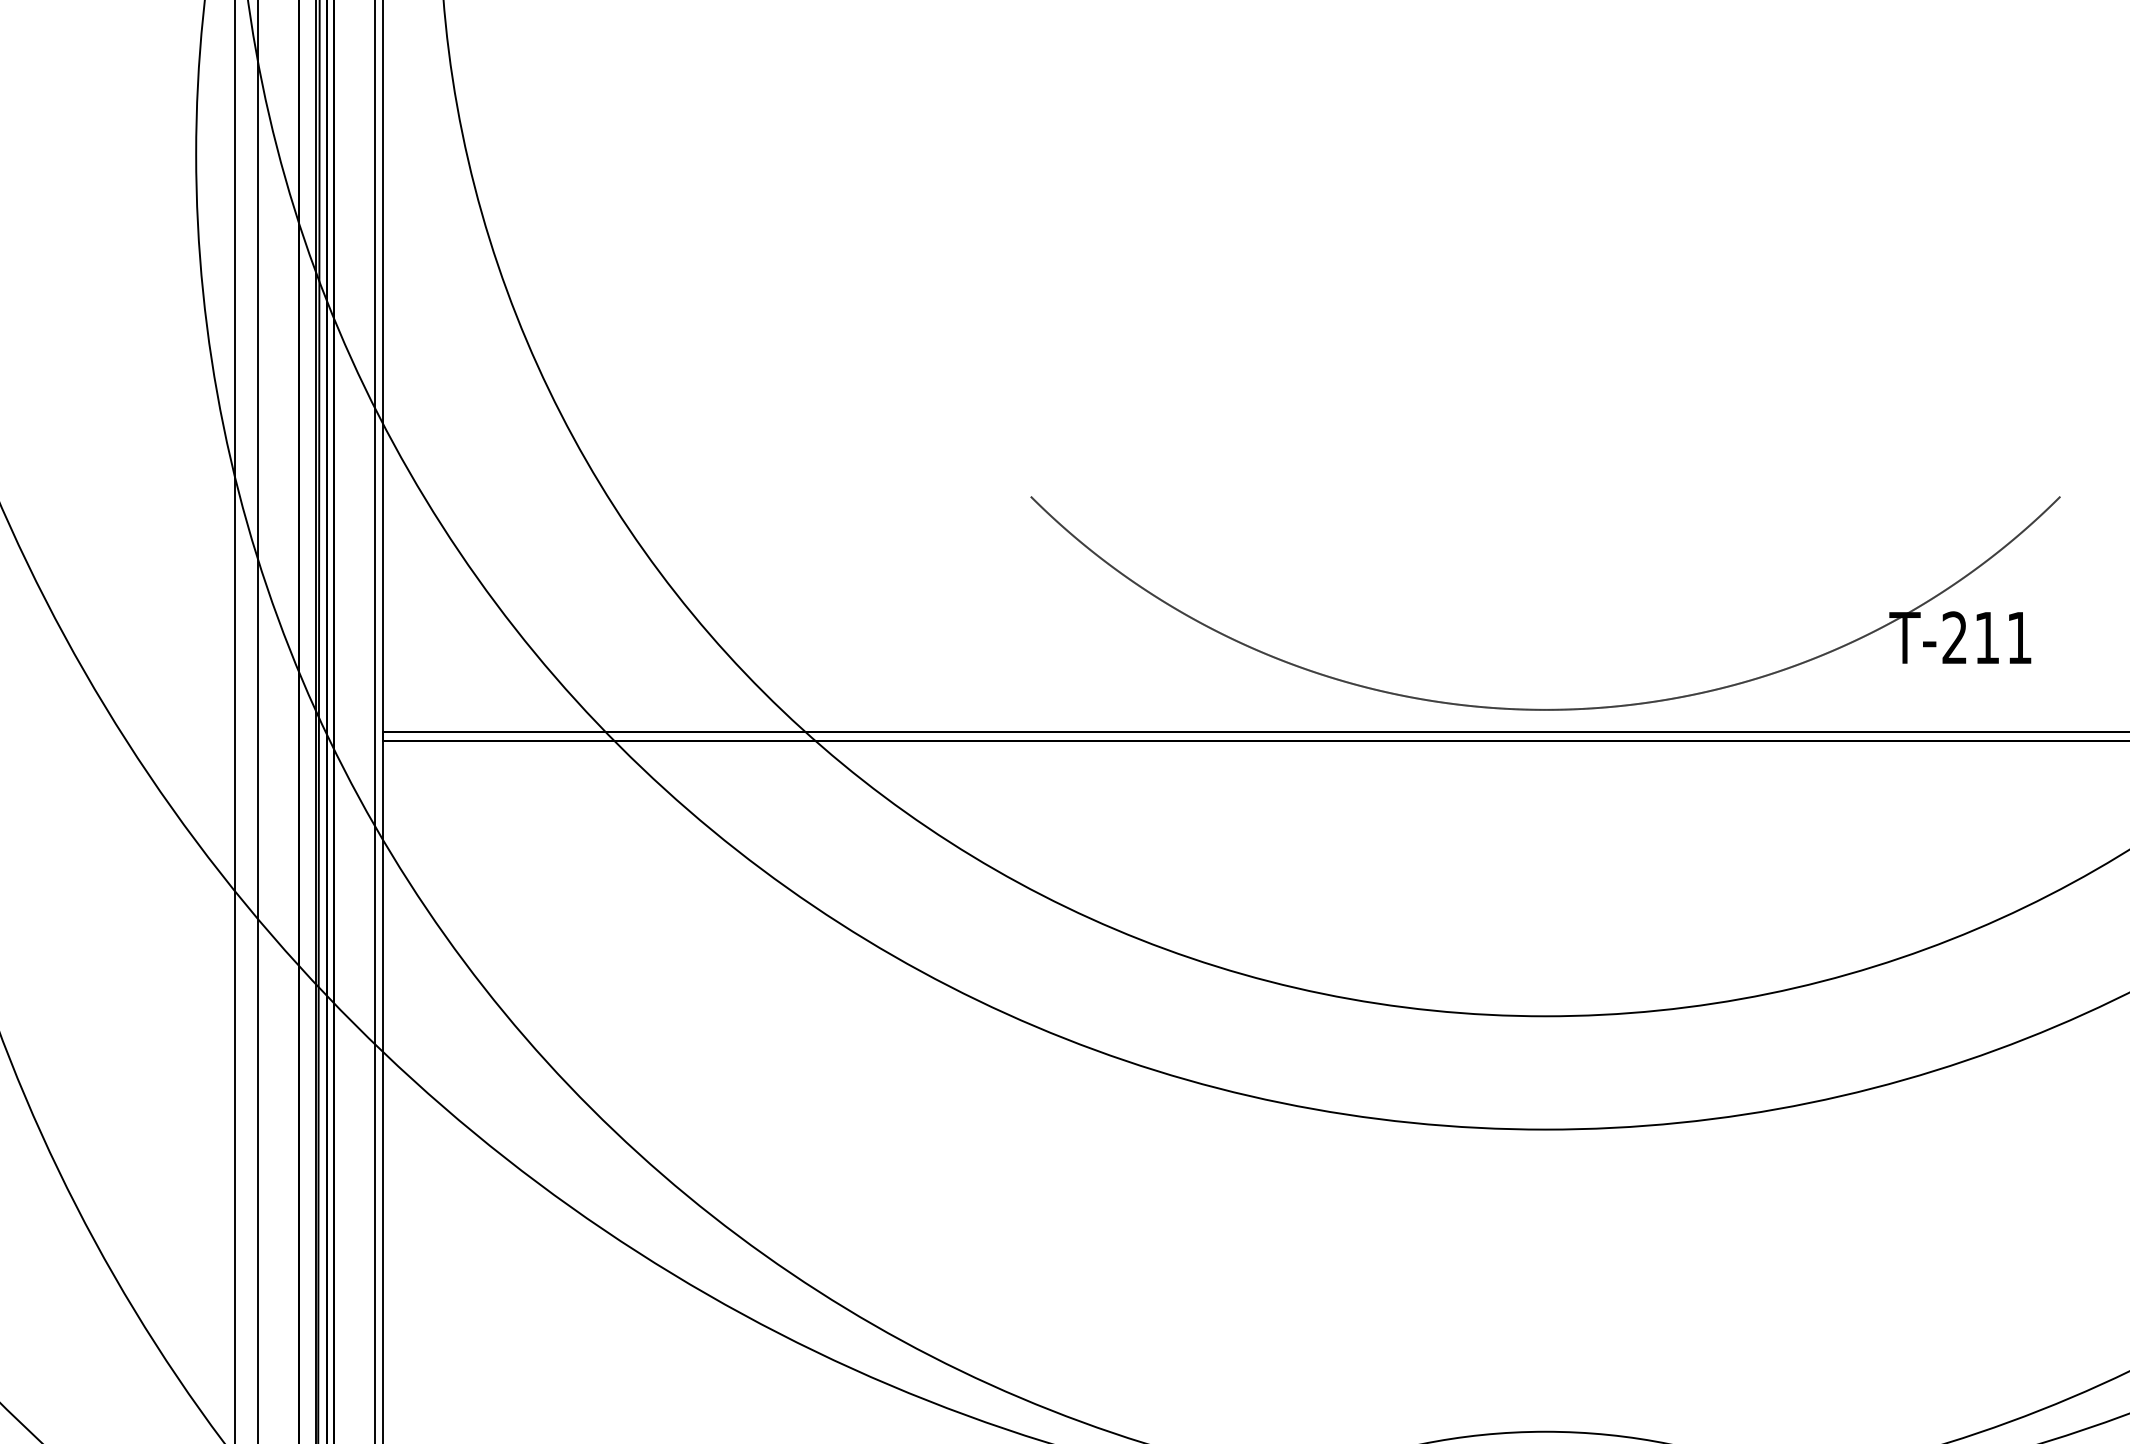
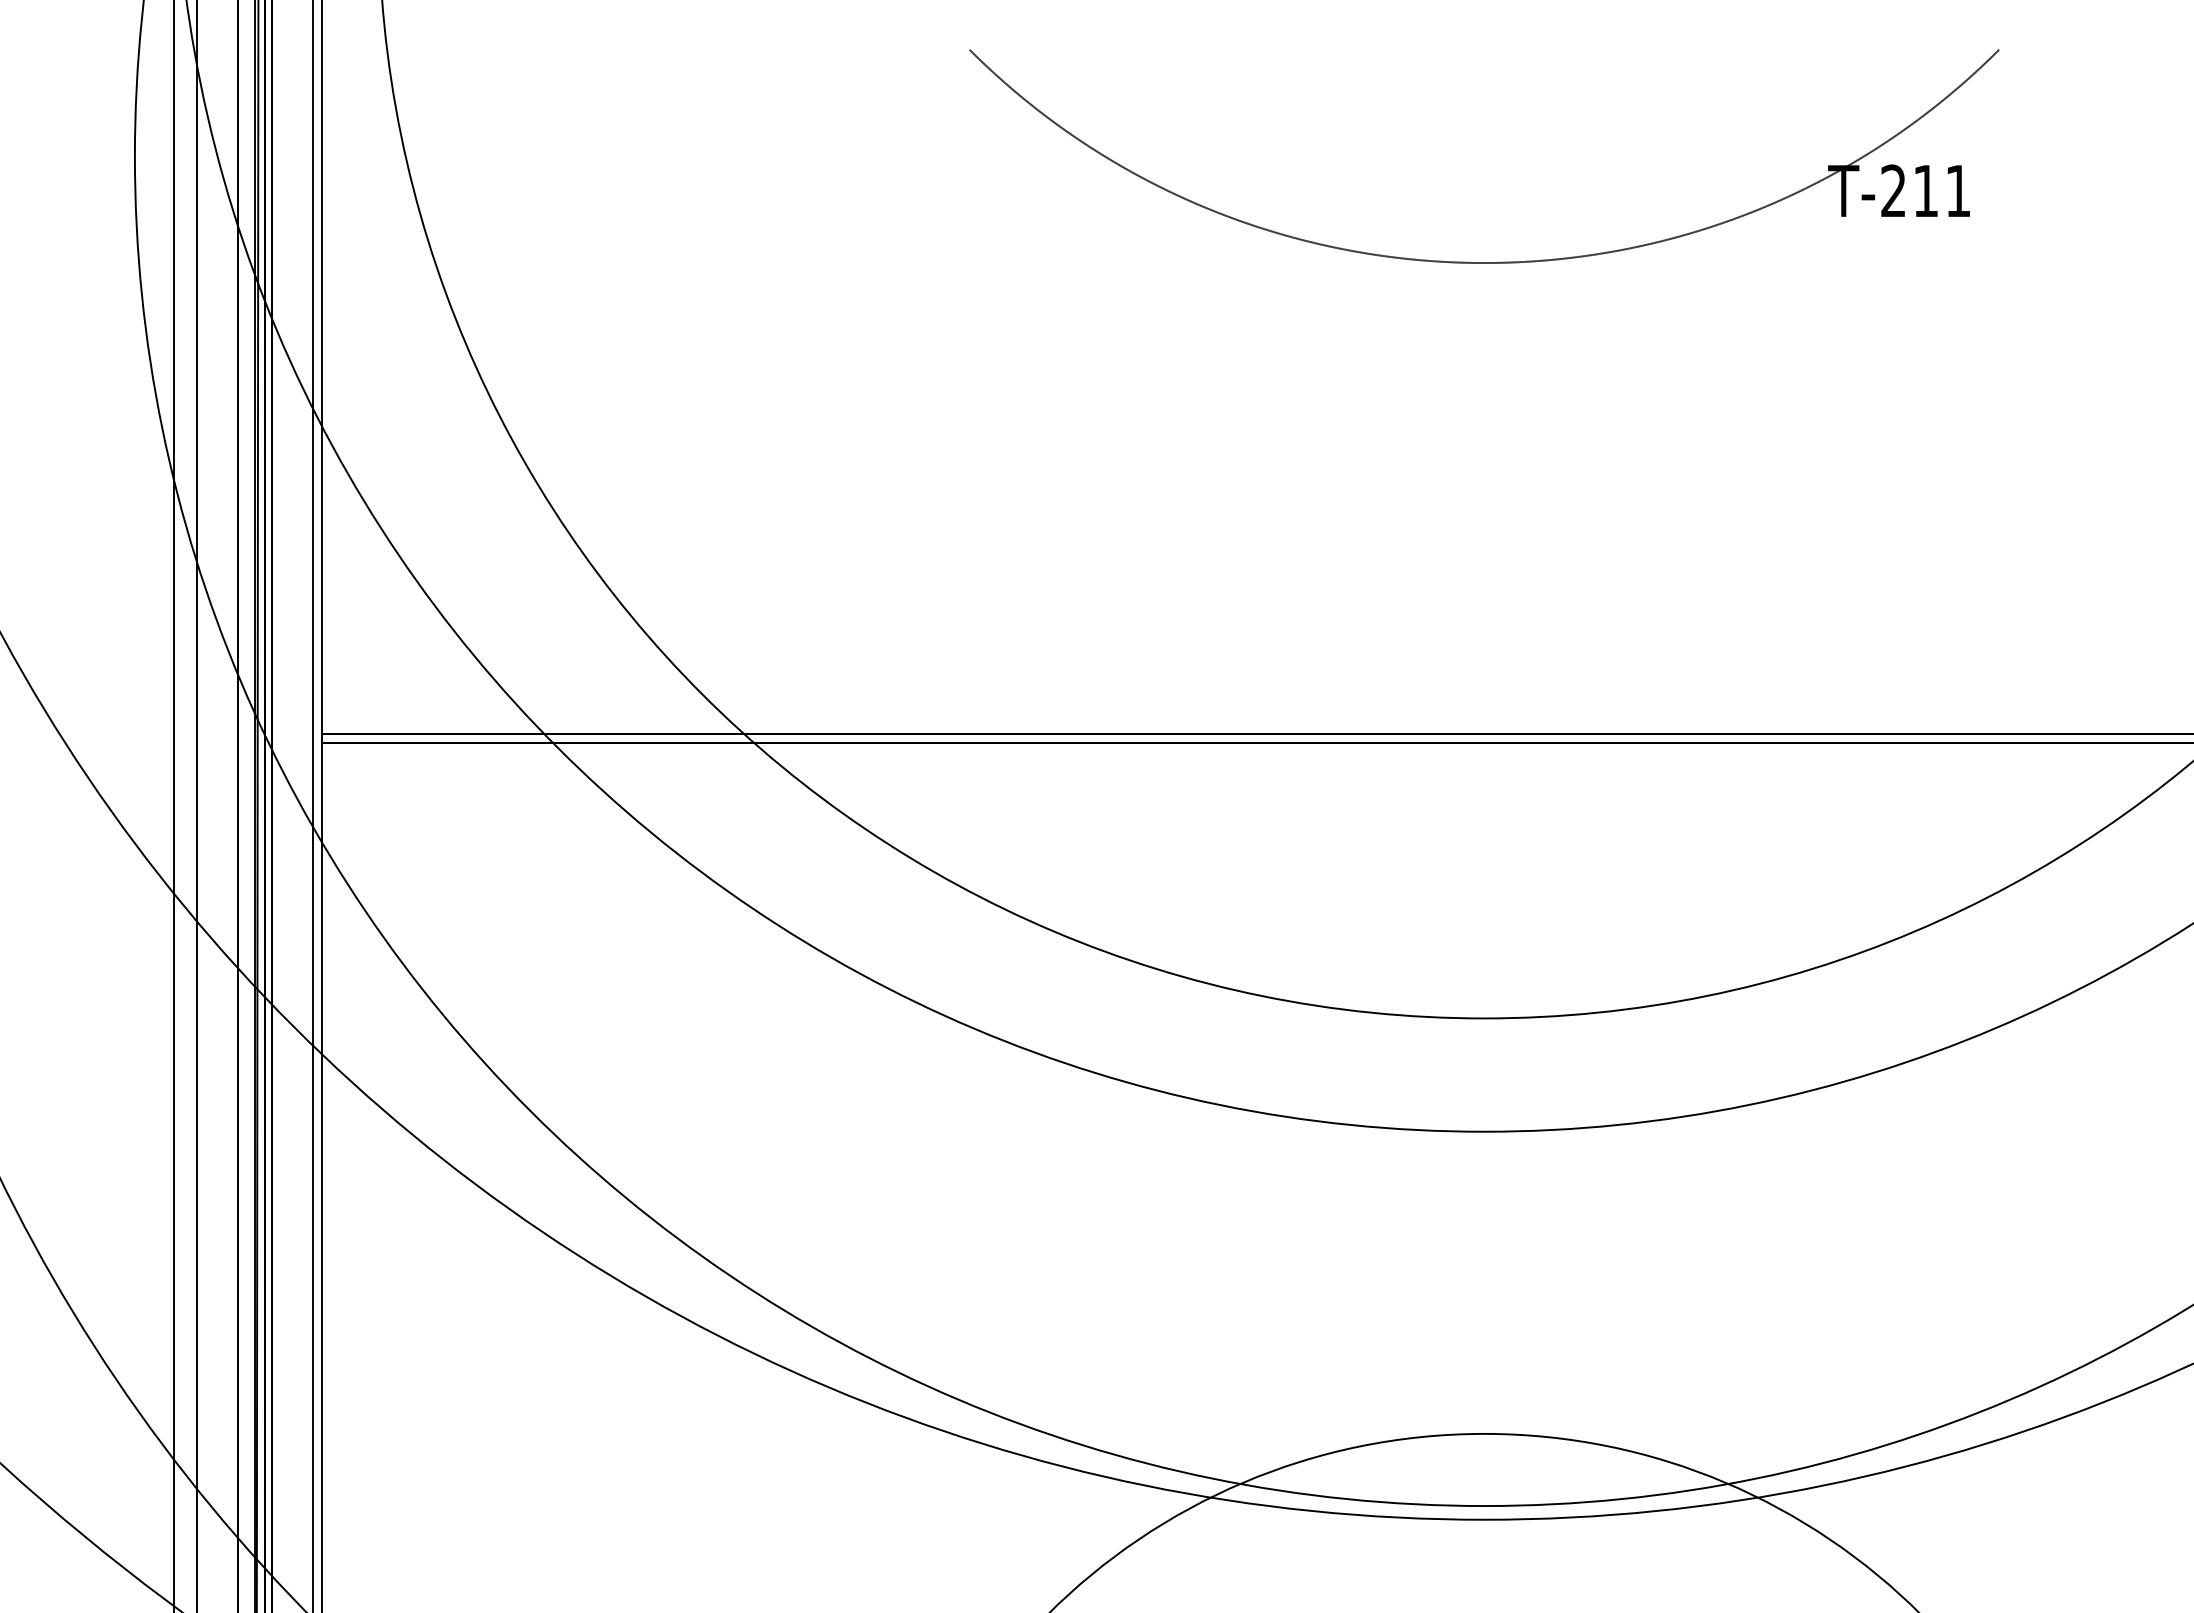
part: (1545, 709) -> (1484, 262), moved

